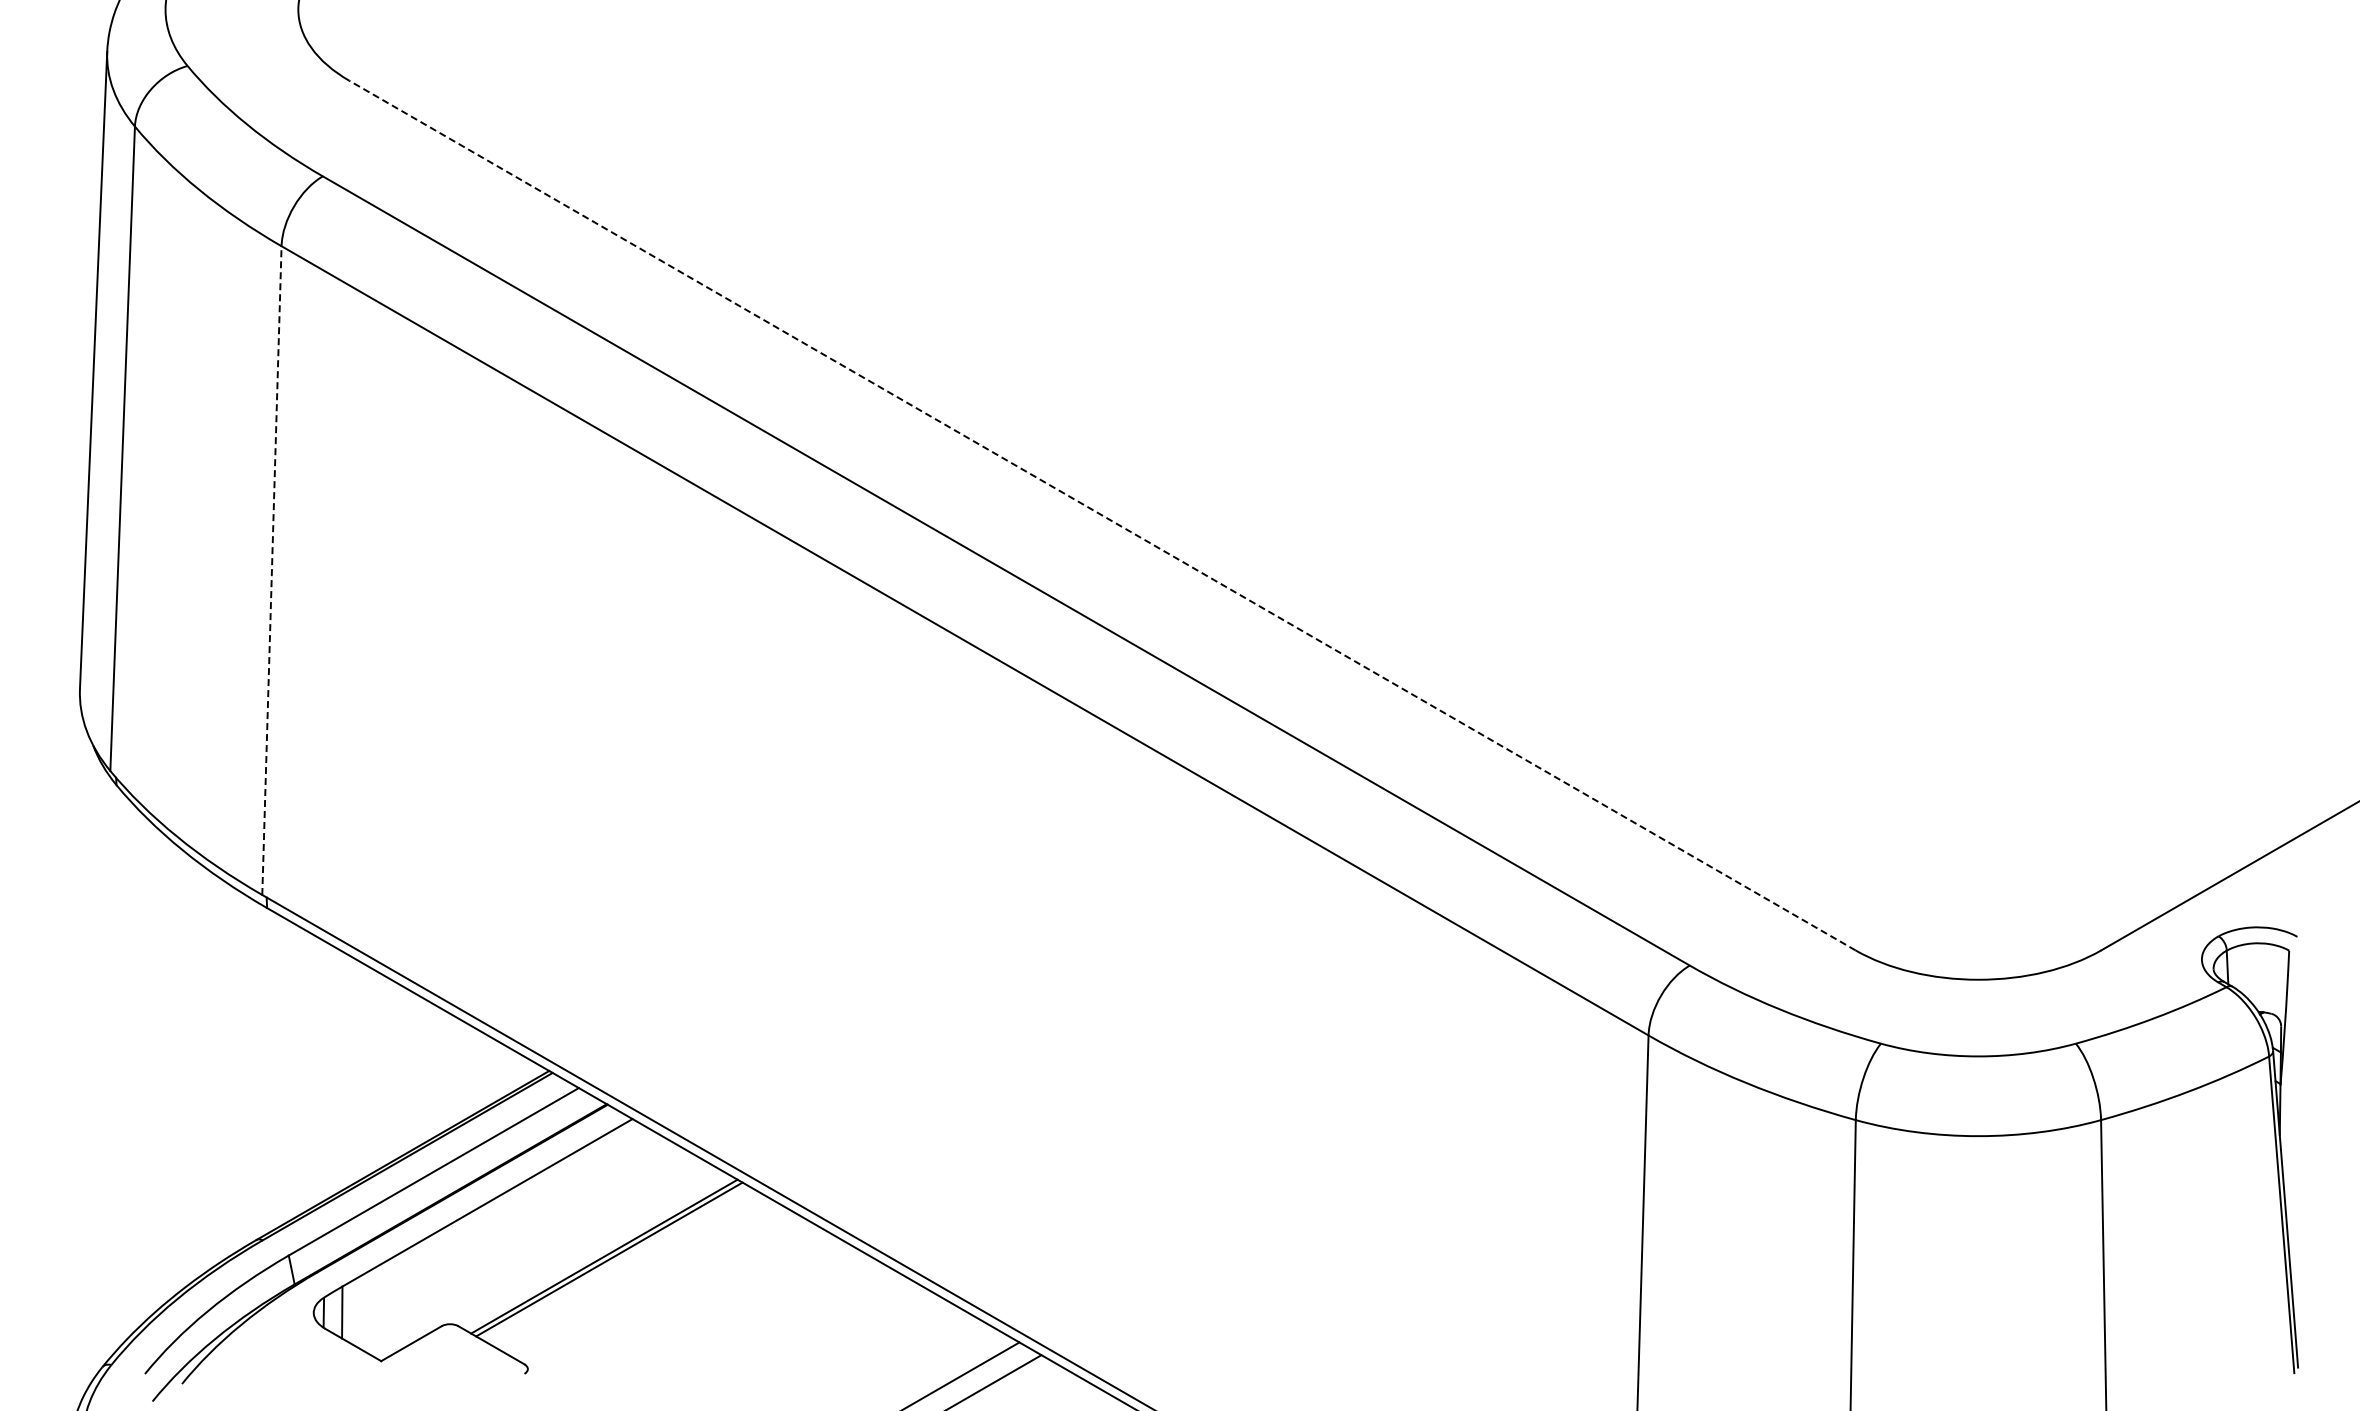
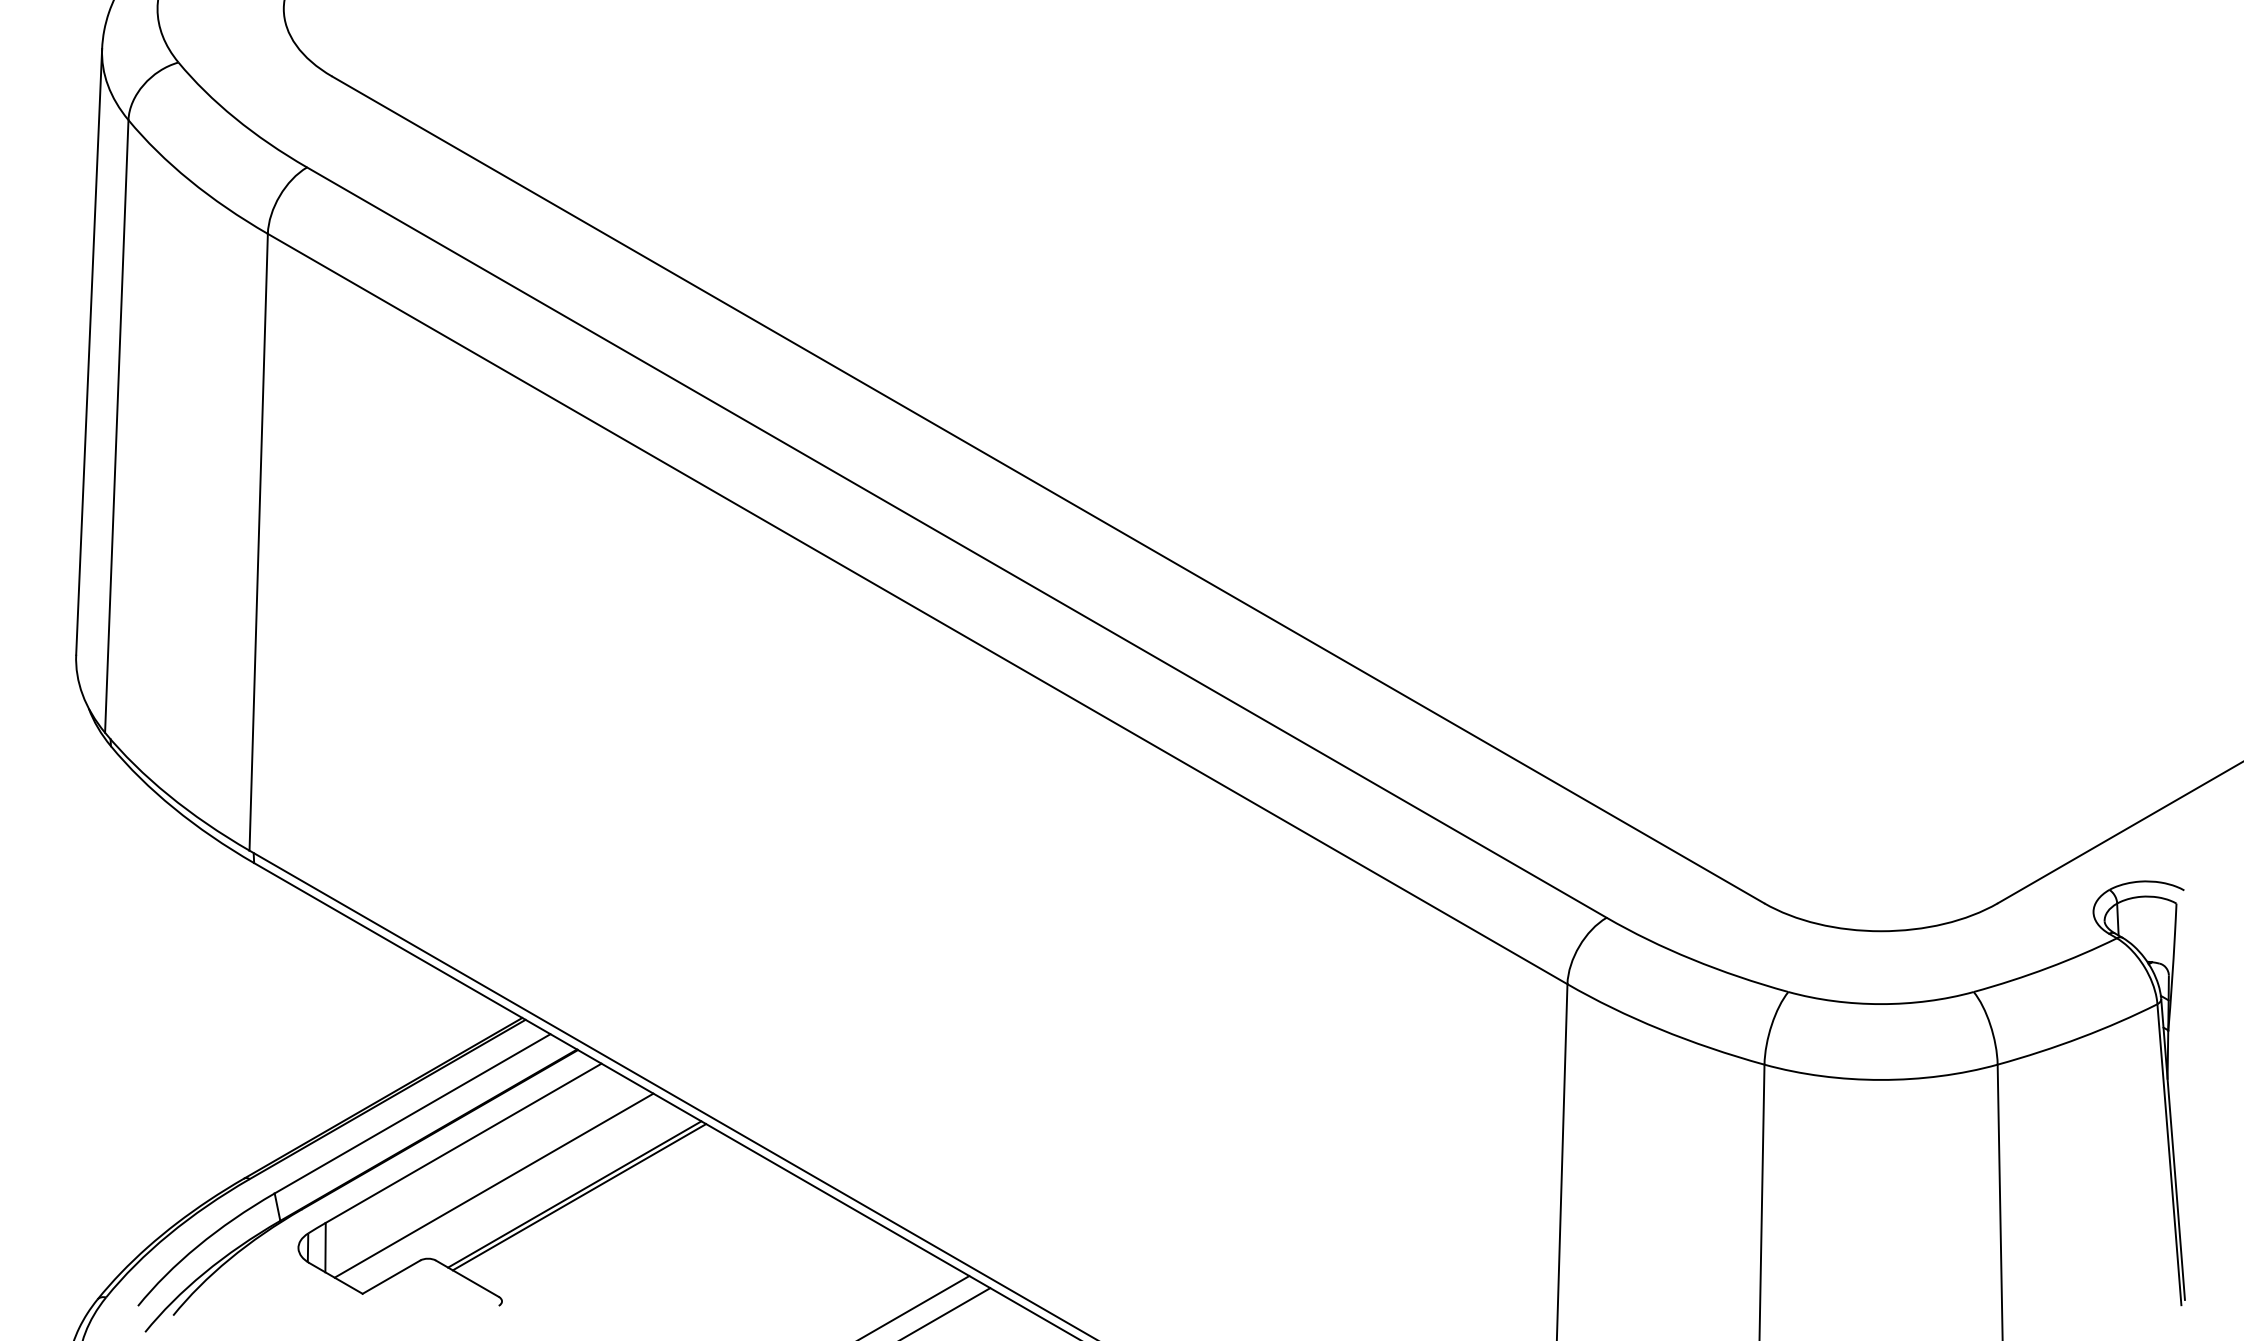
line: (1102, 515) -> (1048, 489), dashed -> solid
line: (271, 570) -> (258, 542), dashed -> solid
line: (519, 1247) -> (494, 1185), added

